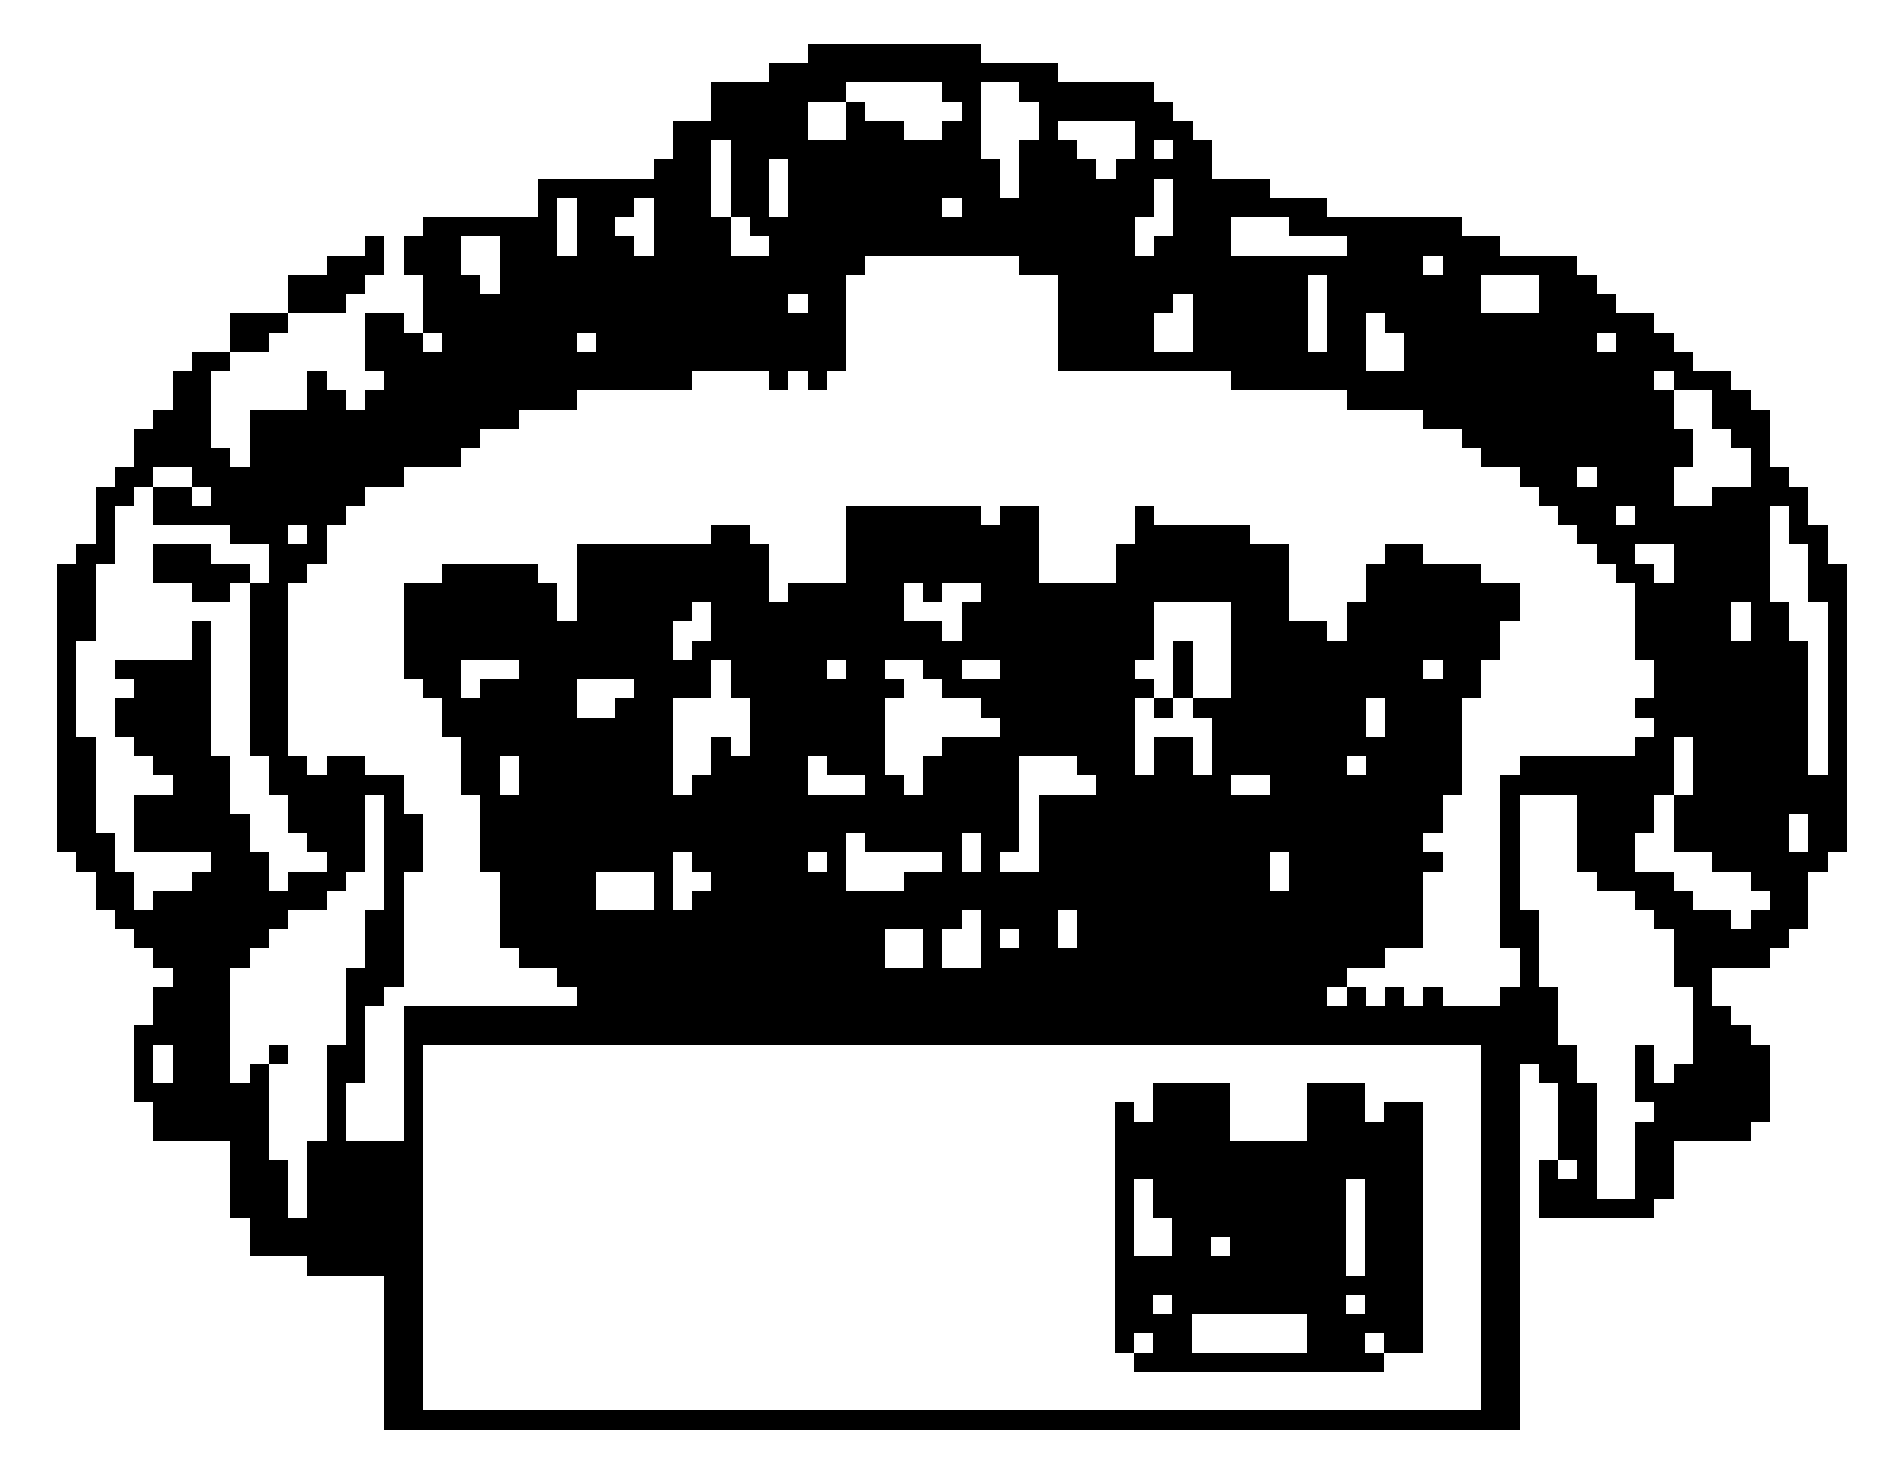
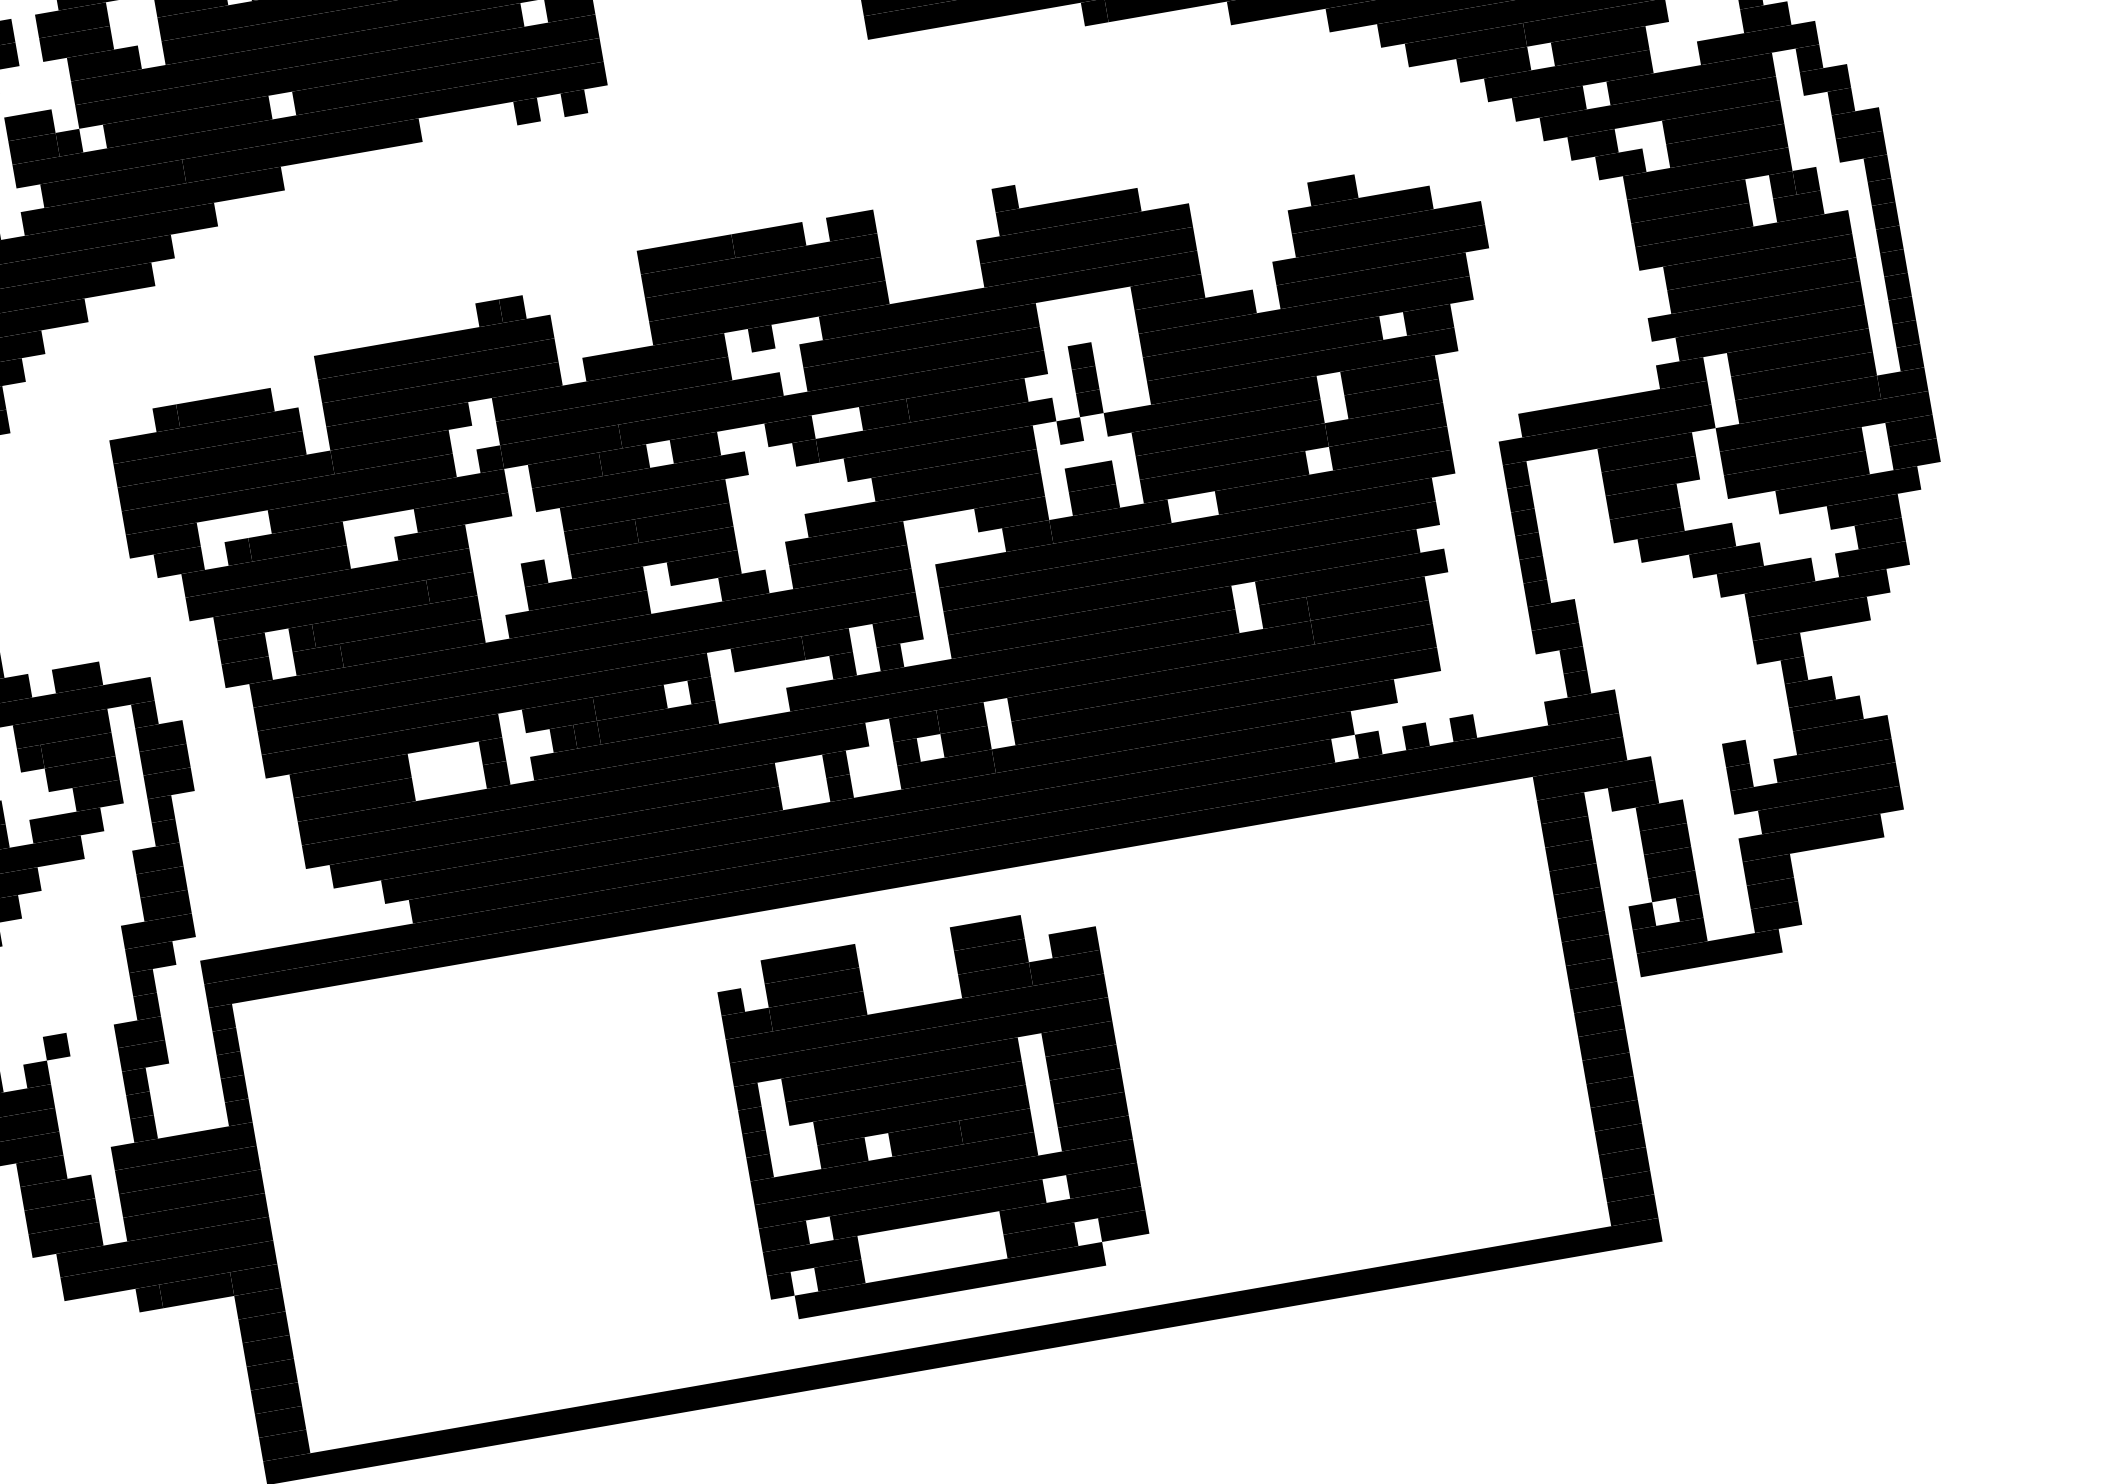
part: (1268, 1227) -> (933, 1112), moved

